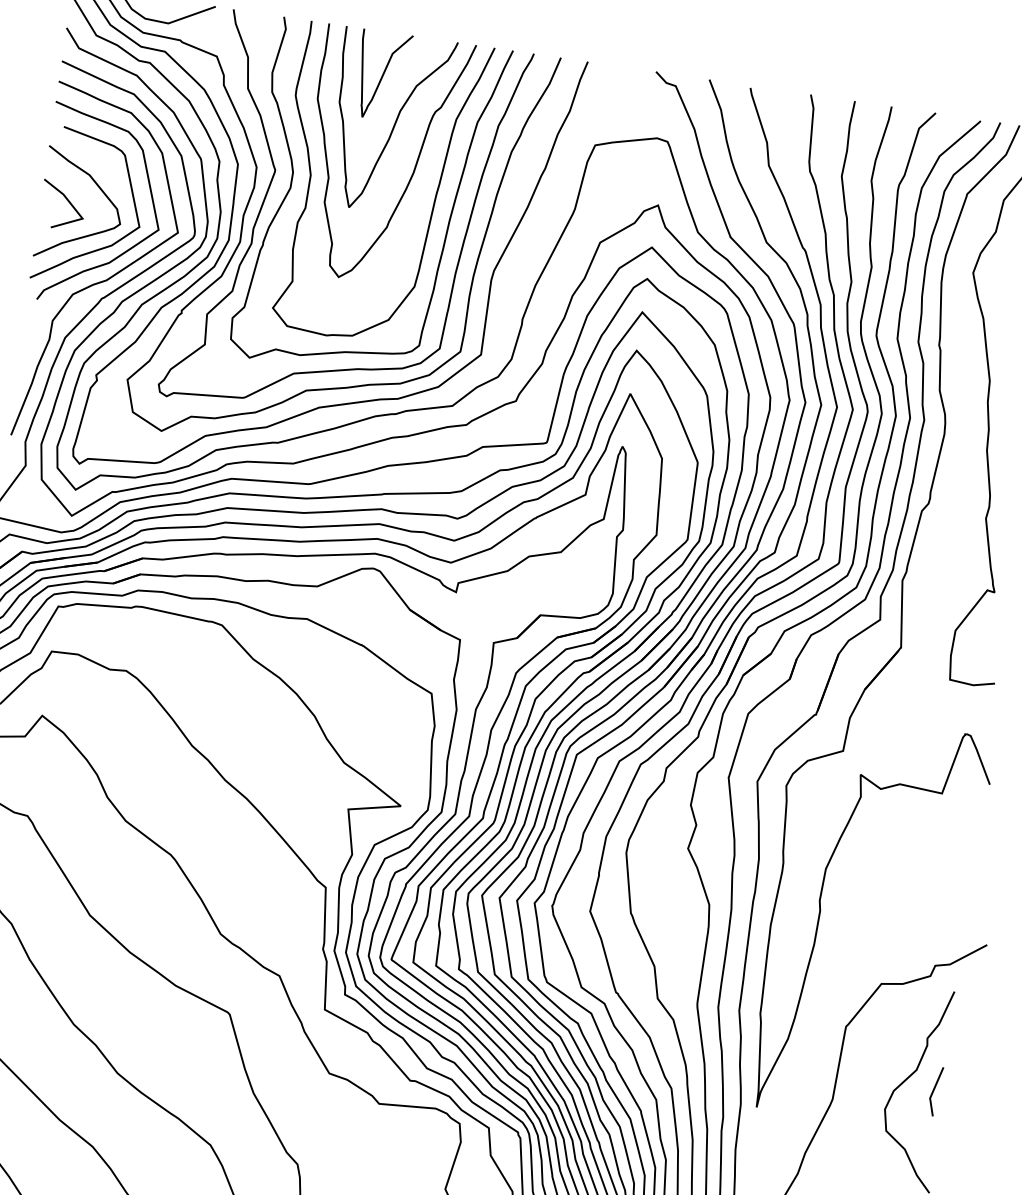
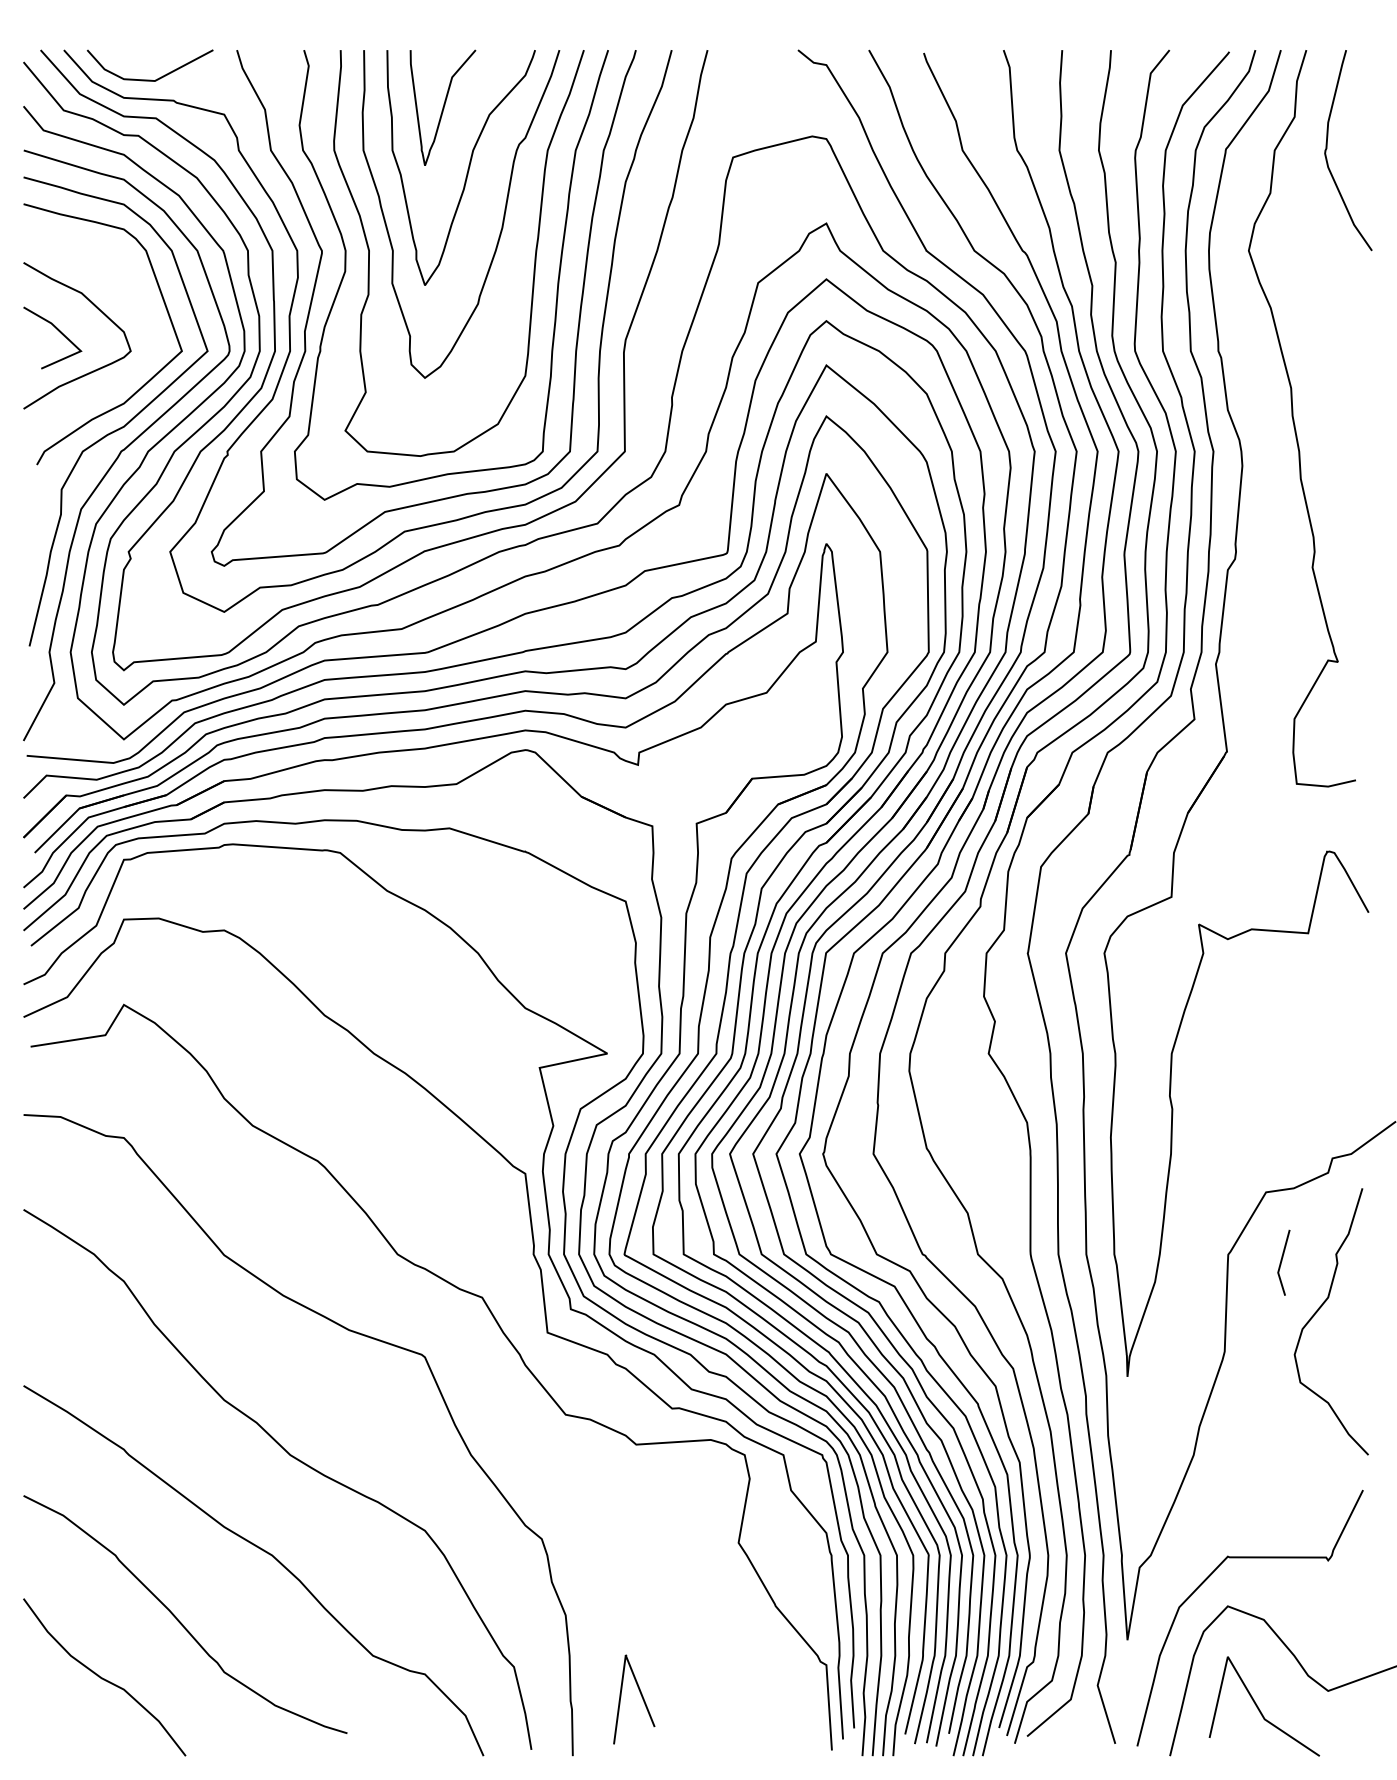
curve: (103, 247) -> (113, 384), removed
line: (934, 1090) -> (1282, 1261), moved

